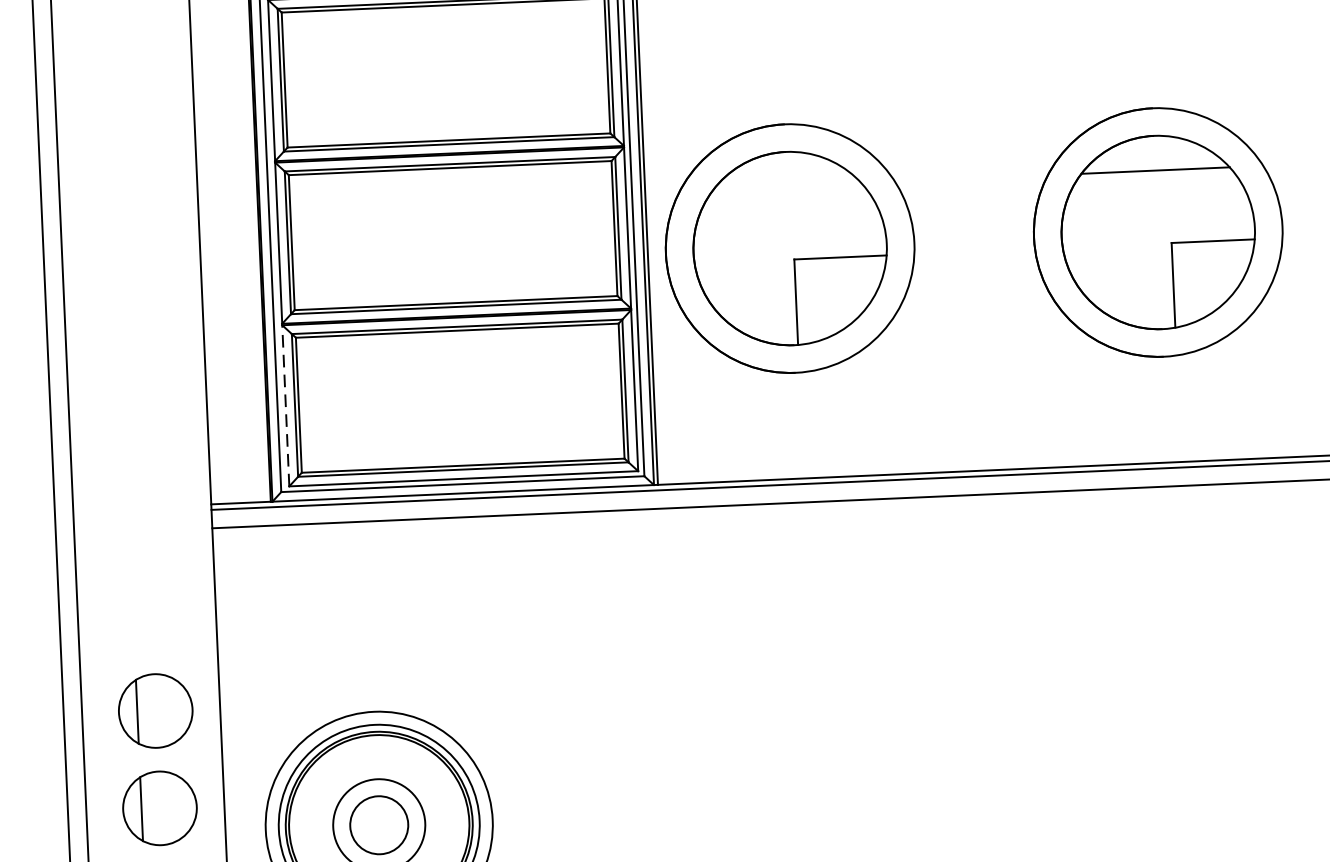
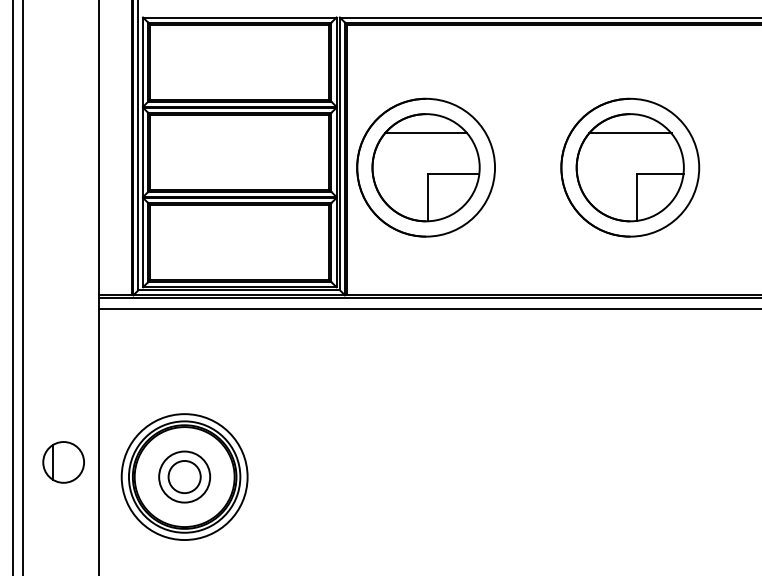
line: (788, 186) -> (426, 133), added
line: (286, 405) -> (143, 242), dashed -> solid
part: (155, 711) -> (63, 408), removed

